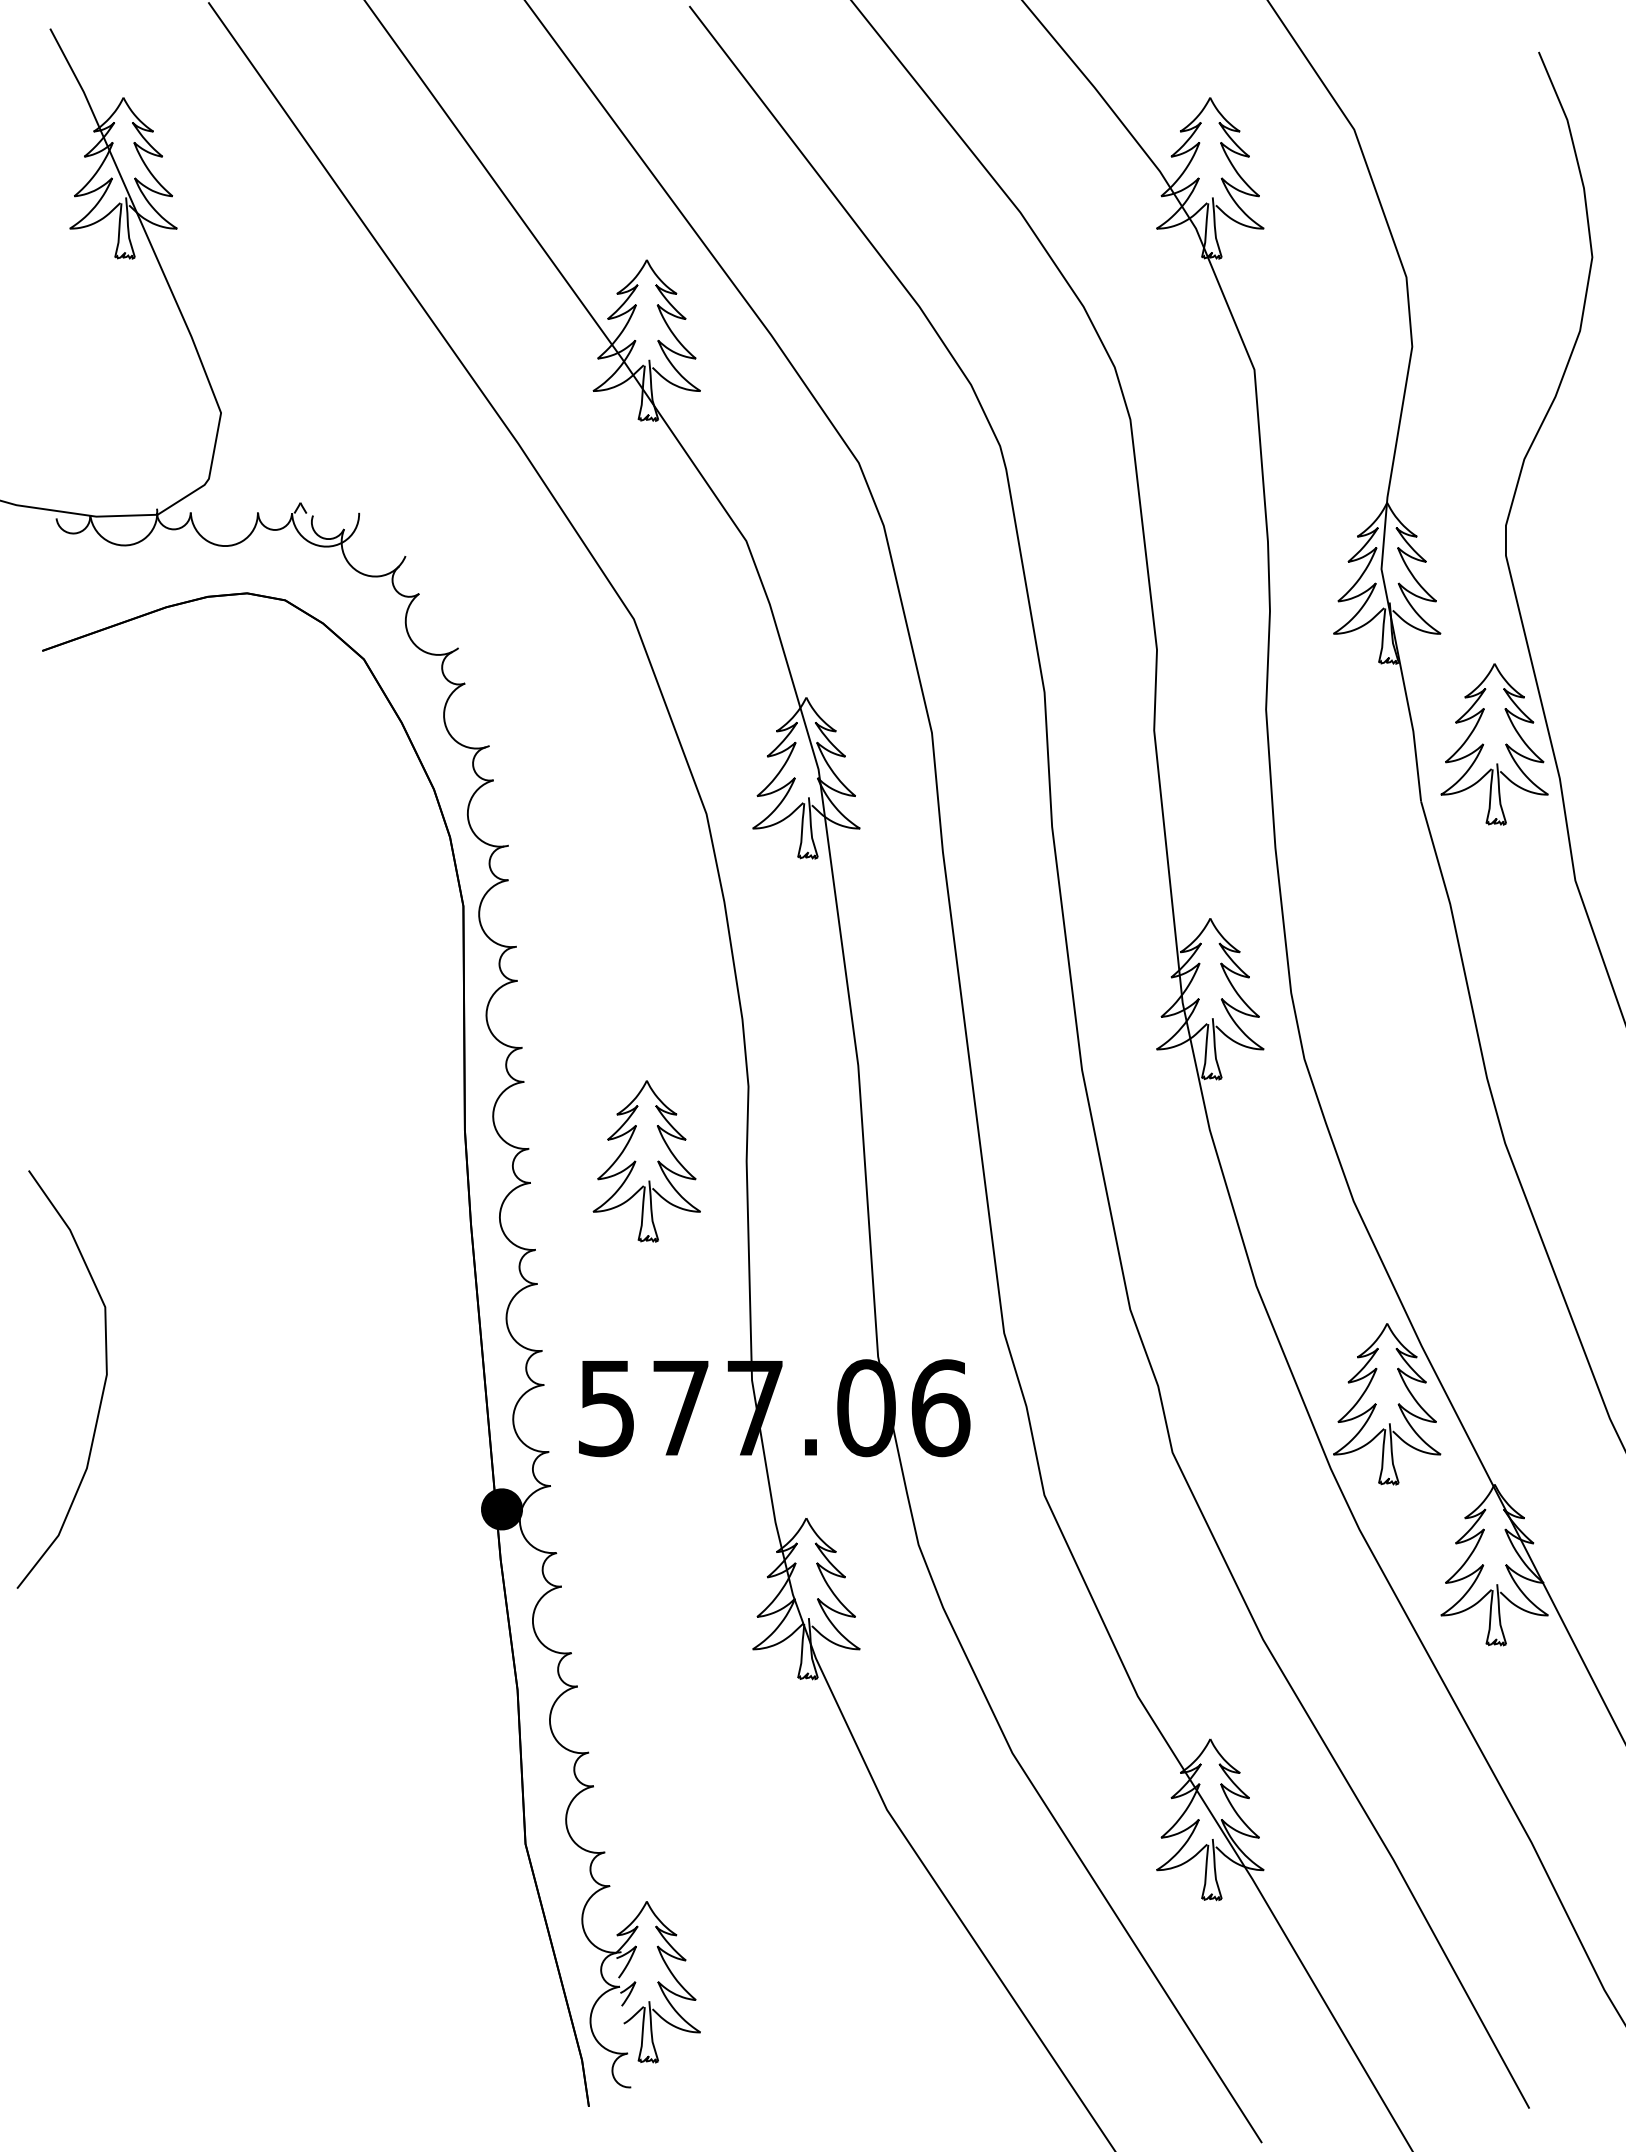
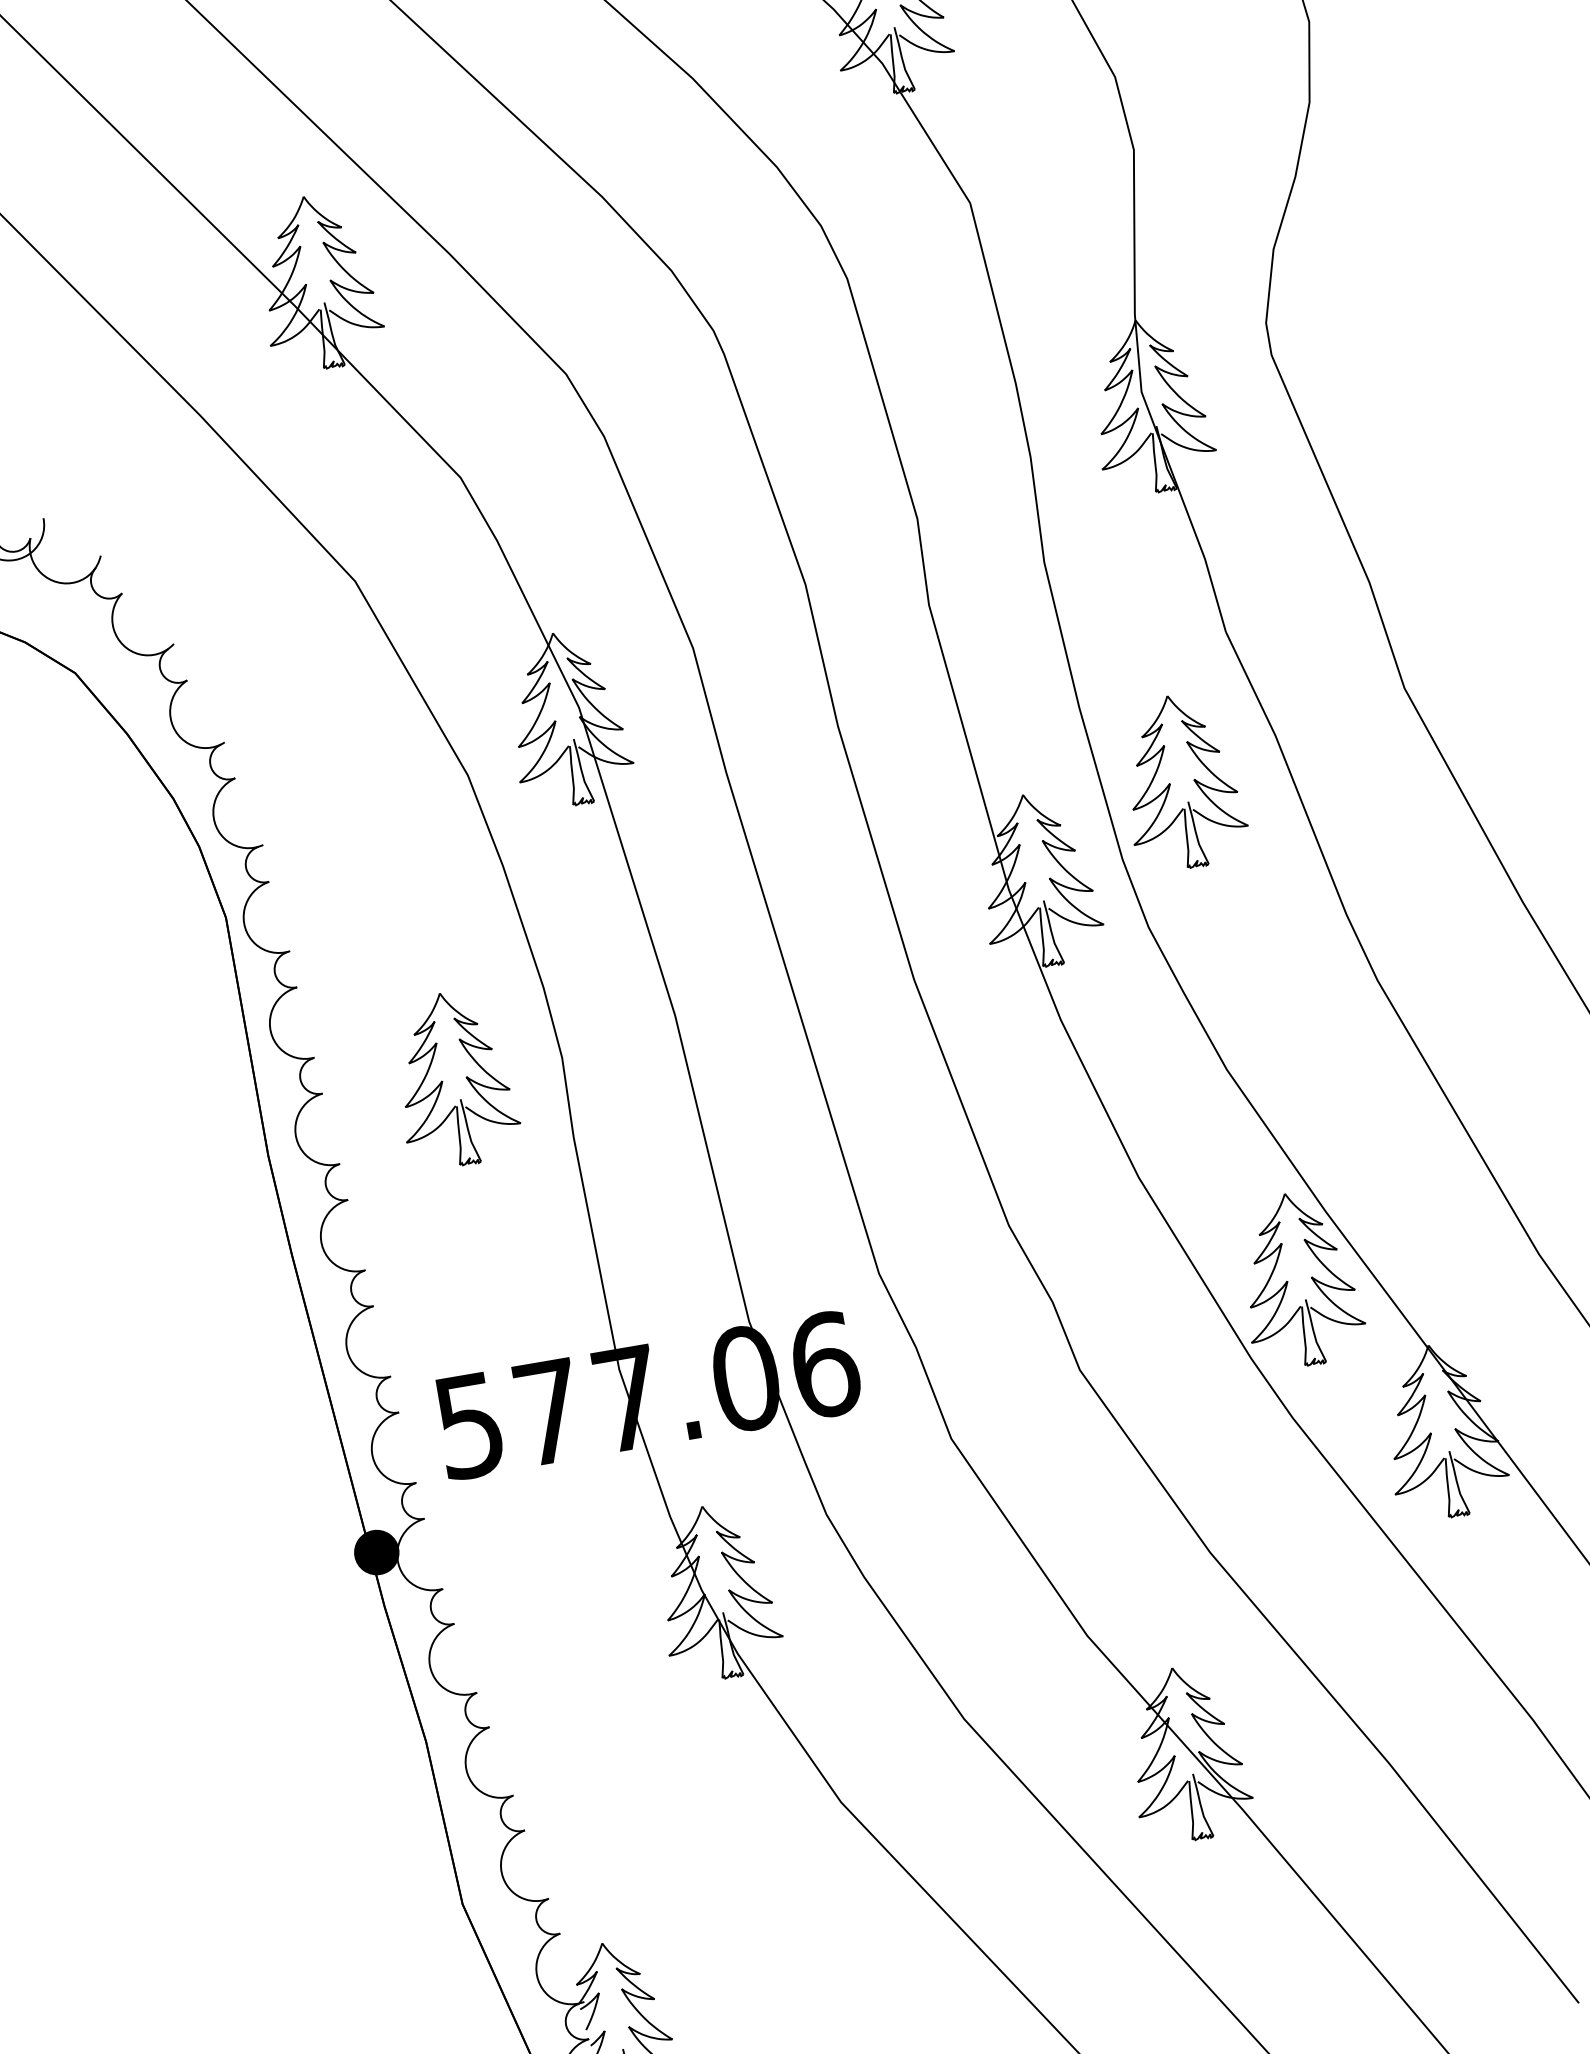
part: (1484, 744) -> (1171, 783), moved
part: (646, 1161) -> (454, 1079), moved

